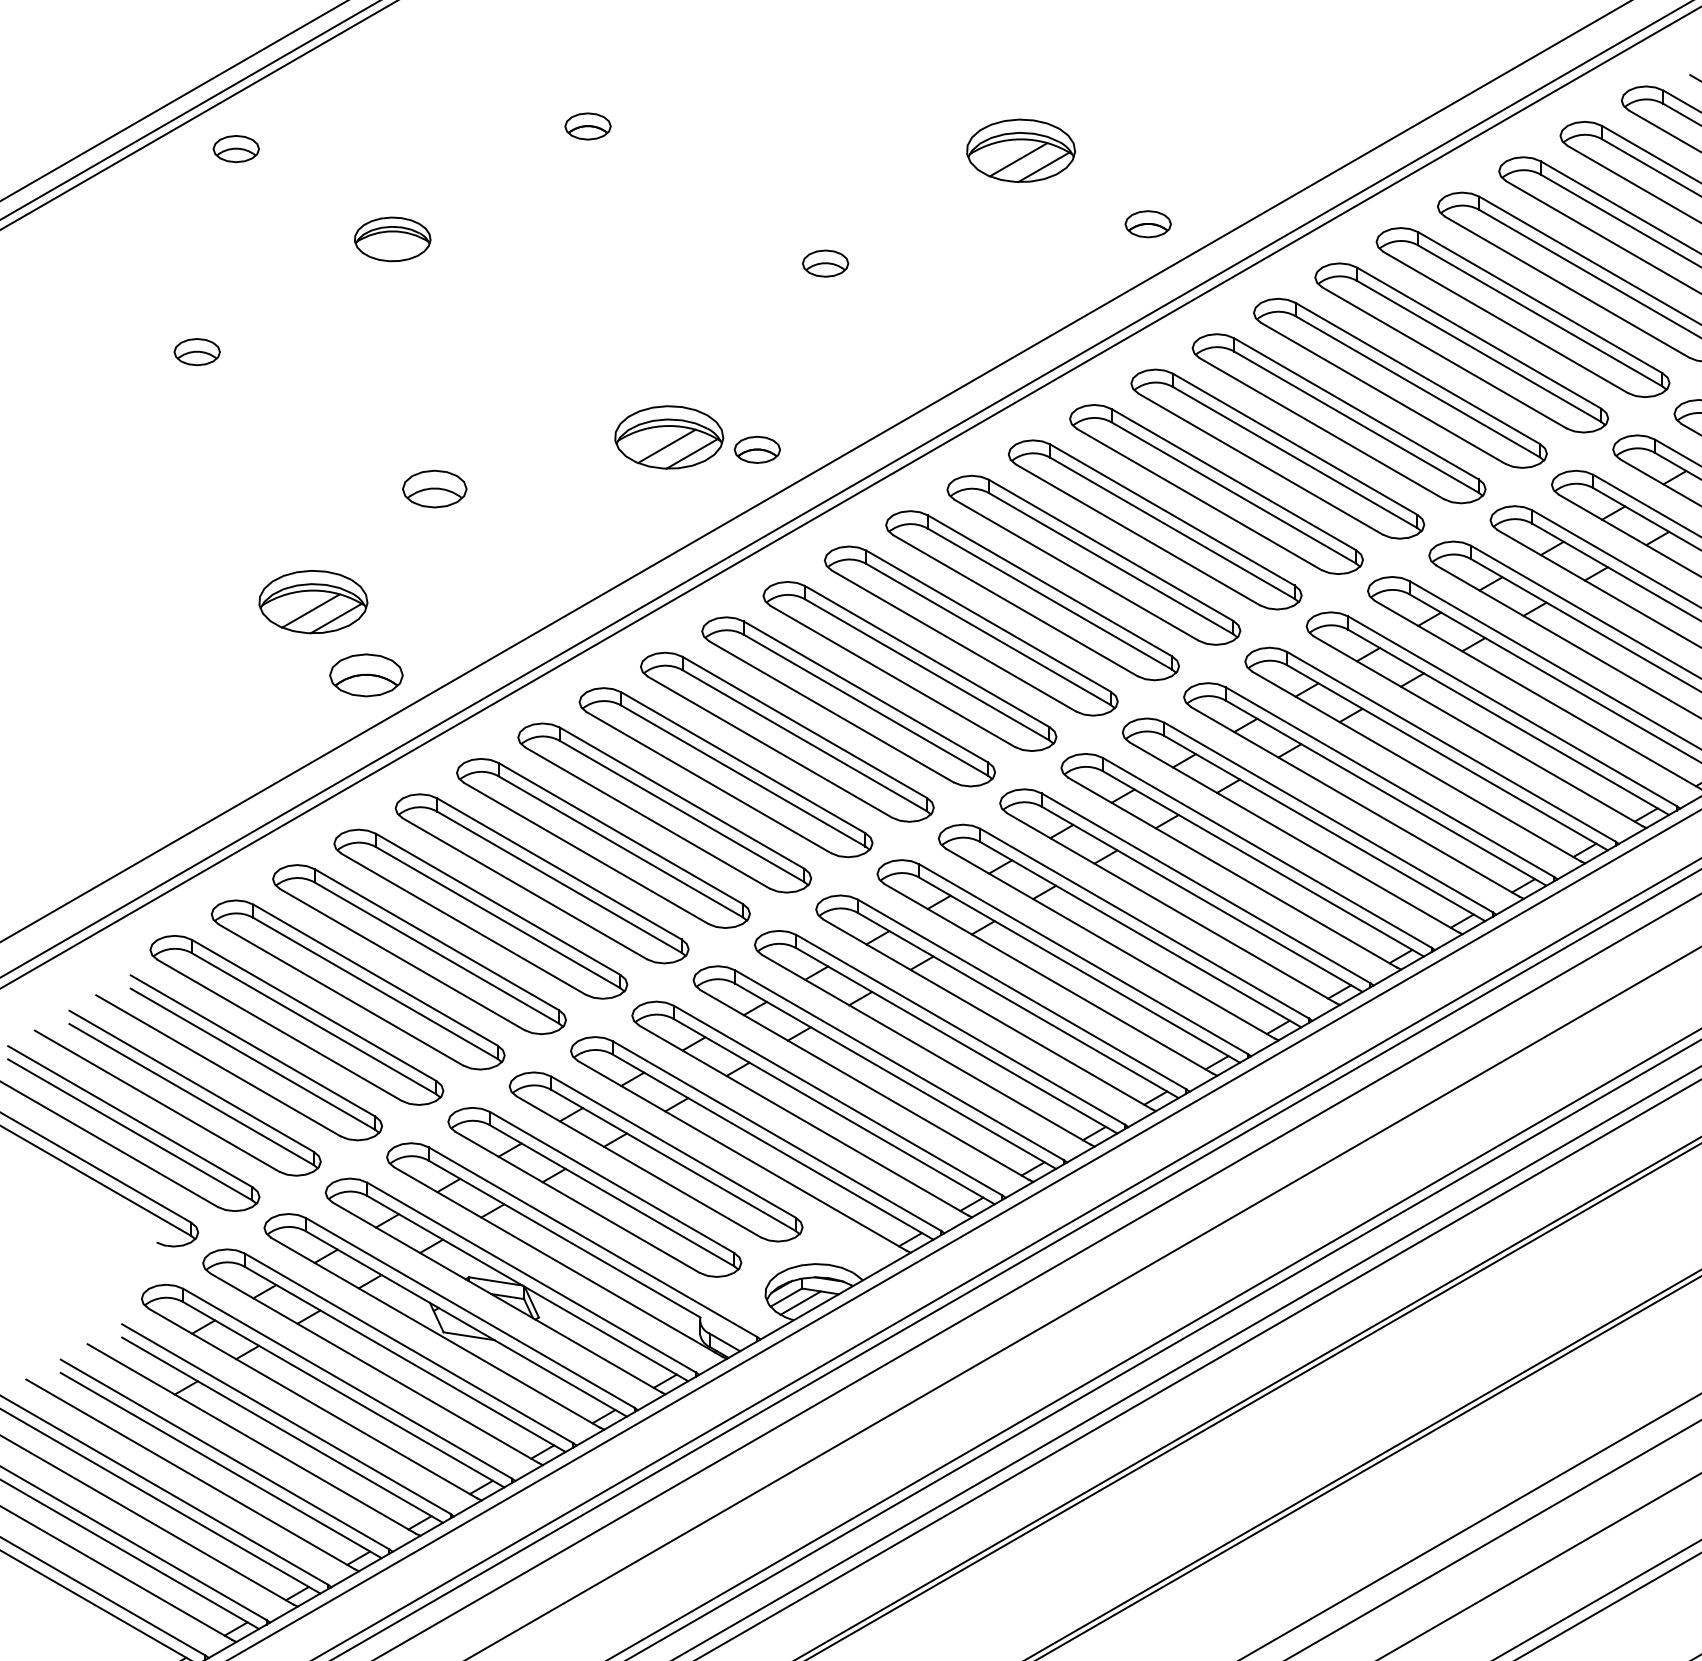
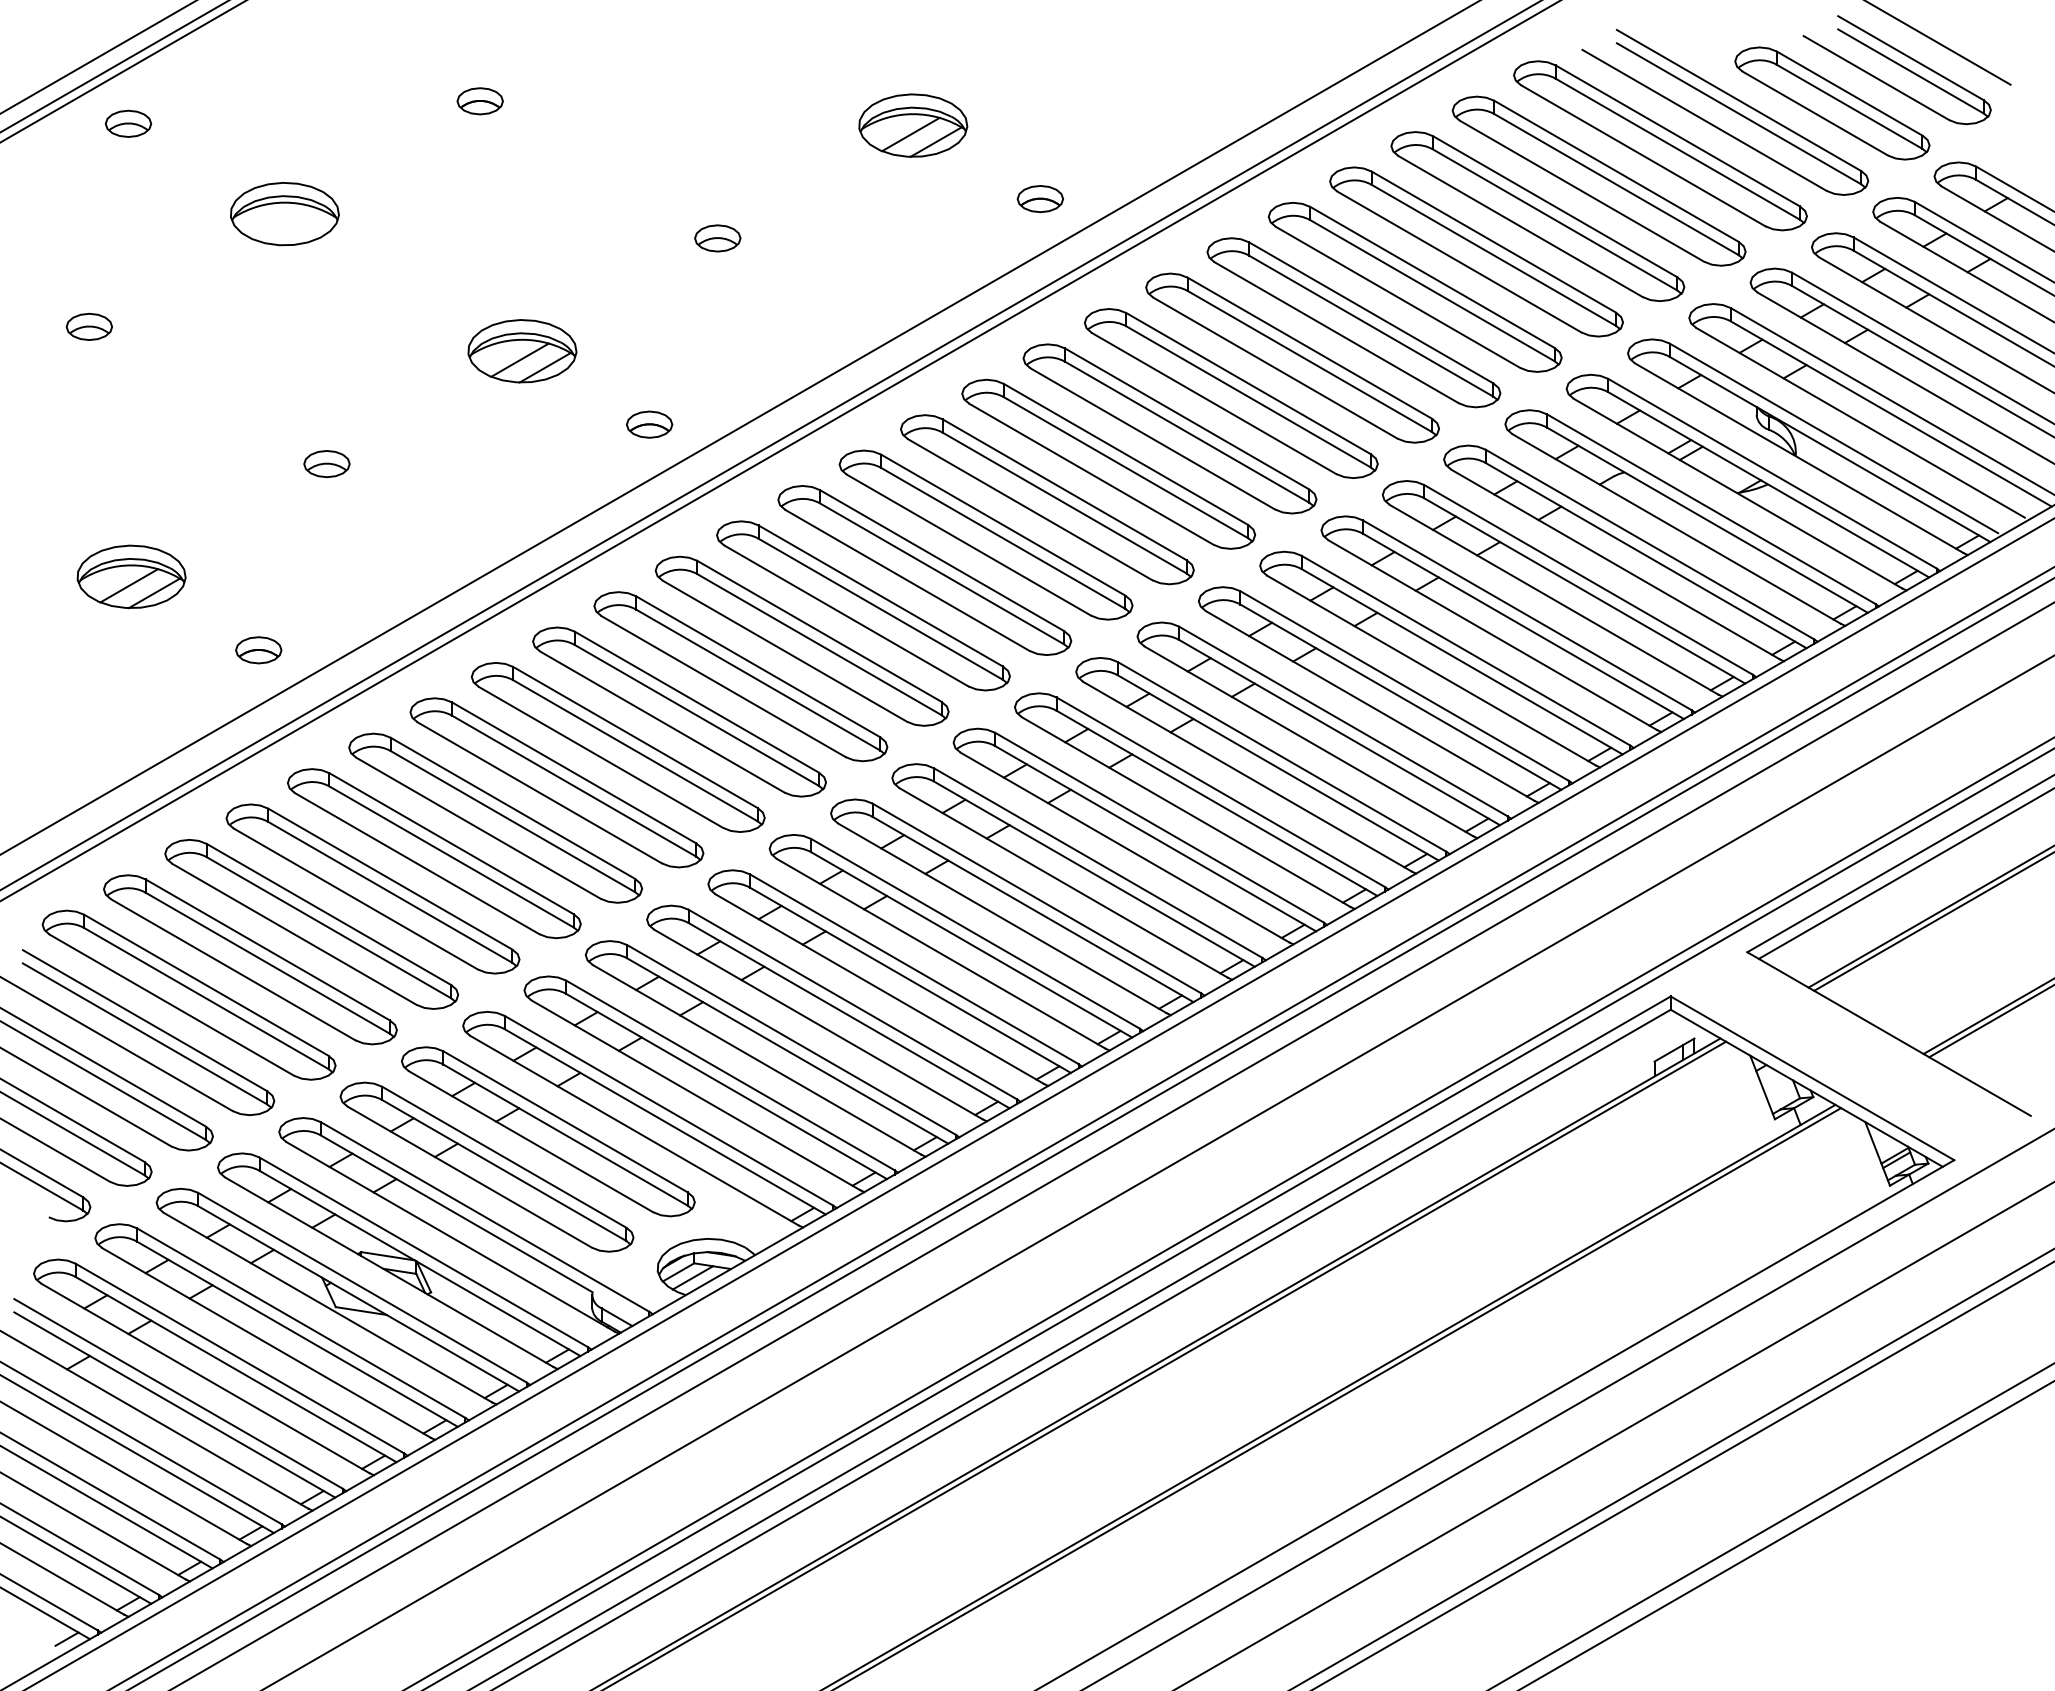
part: (392, 239) -> (284, 214), size x1.43
part: (669, 437) -> (522, 351), moved
part: (434, 489) -> (326, 464), size x0.71
part: (313, 601) -> (131, 576), moved
part: (366, 675) -> (258, 650), size x0.62

